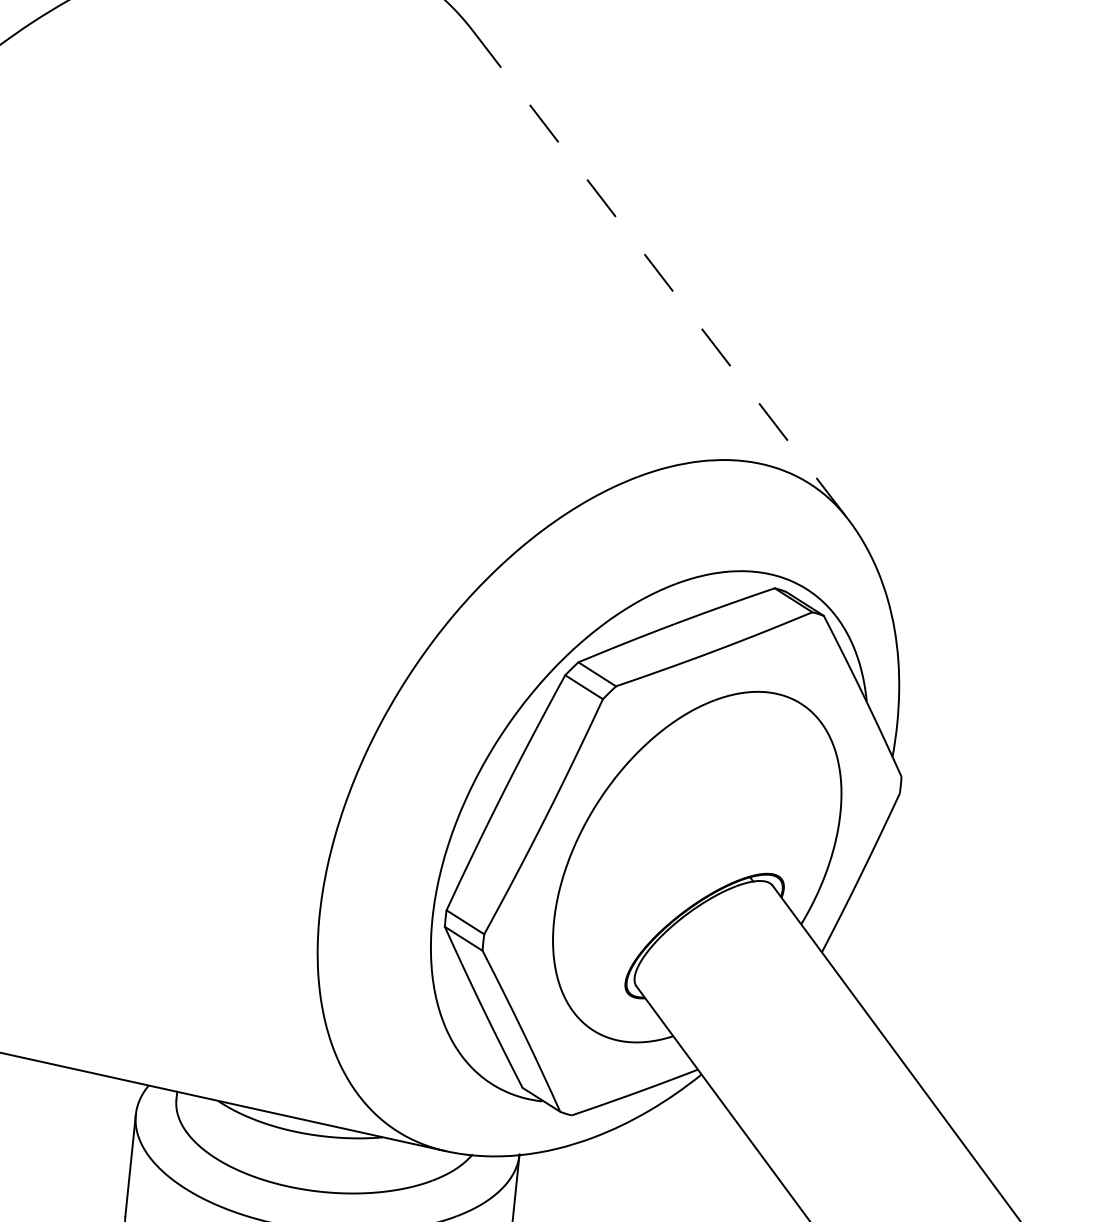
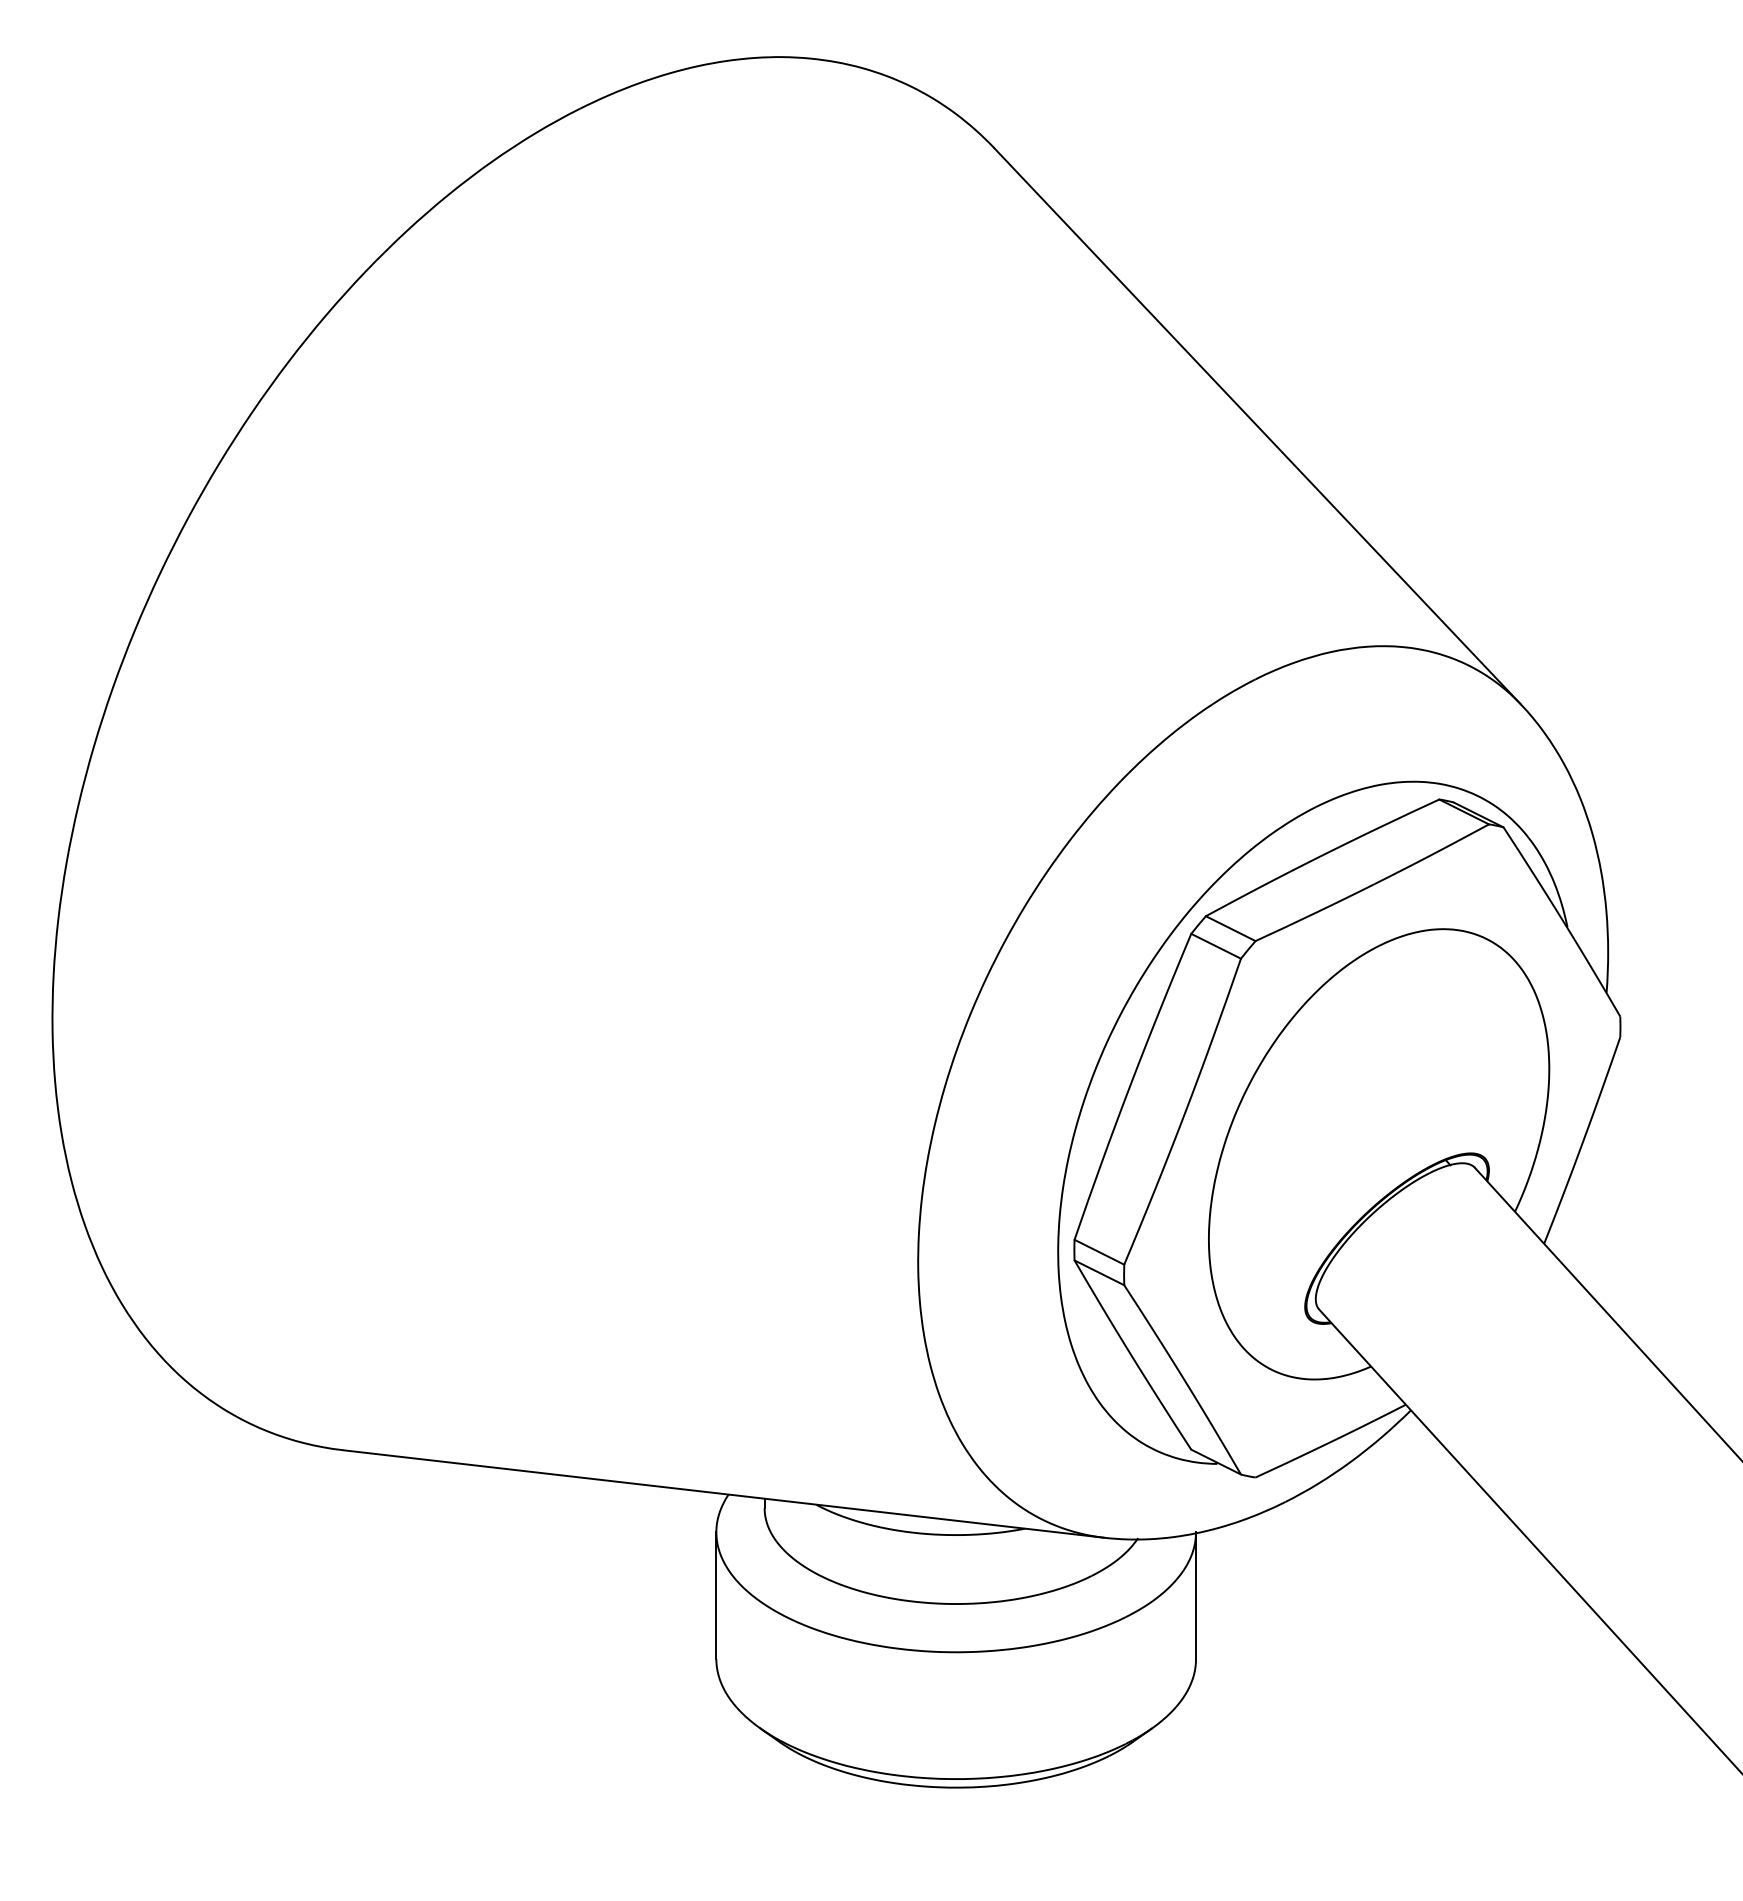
line: (660, 274) -> (1257, 426), dashed -> solid

